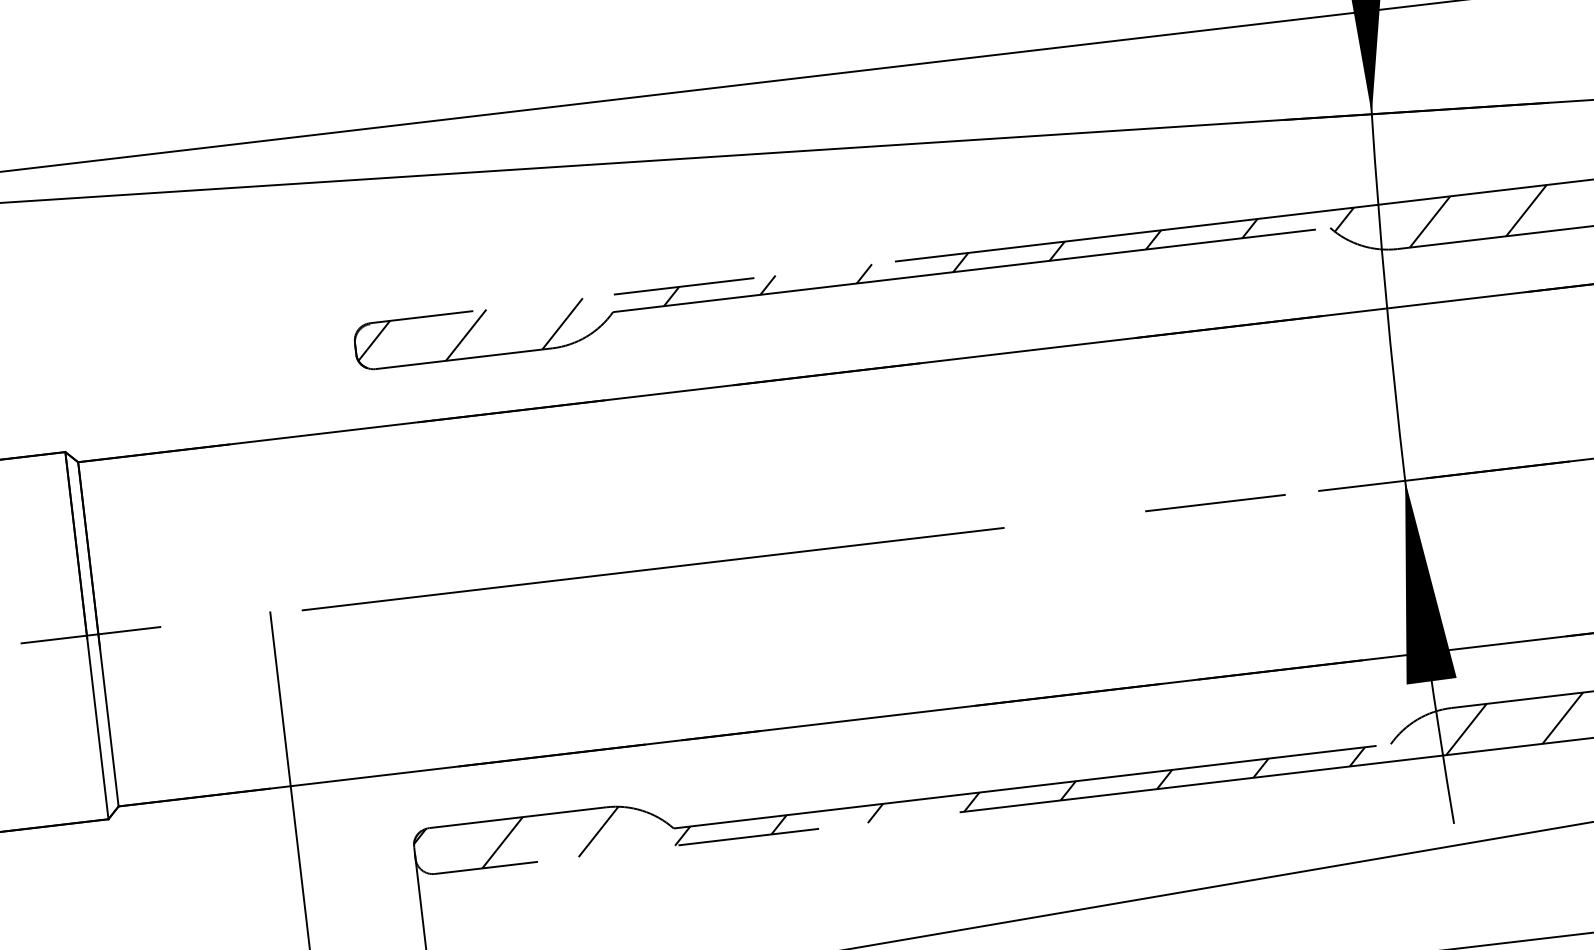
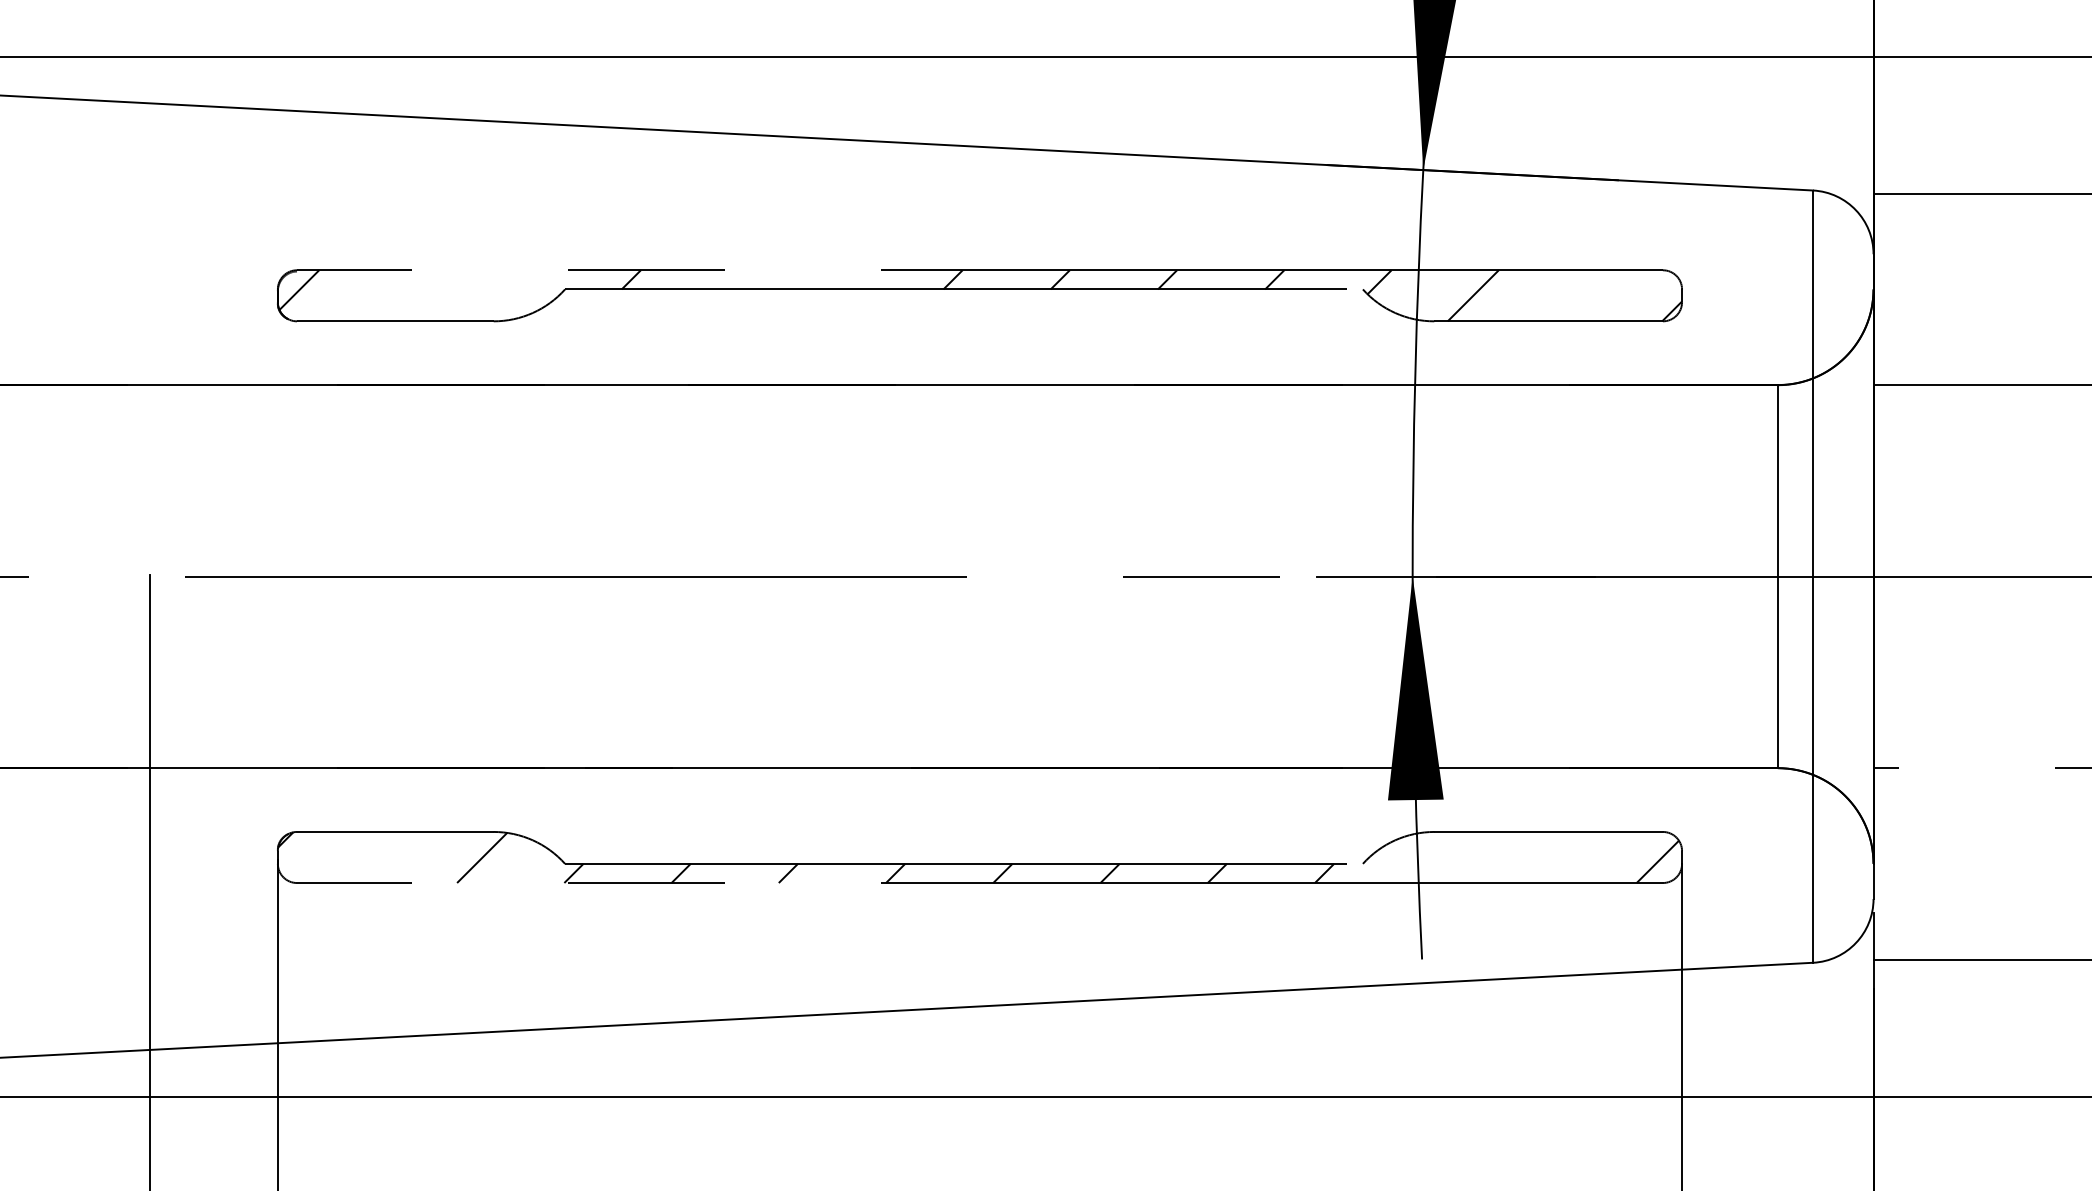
line: (1526, 210) -> (1580, 295), removed
line: (864, 273) -> (845, 279), removed
line: (767, 284) -> (738, 279), removed
line: (561, 323) -> (507, 295), removed
line: (465, 334) -> (400, 295), removed
line: (1562, 718) -> (1554, 857), removed
line: (1466, 729) -> (1447, 857), removed
line: (501, 842) -> (374, 857), removed

